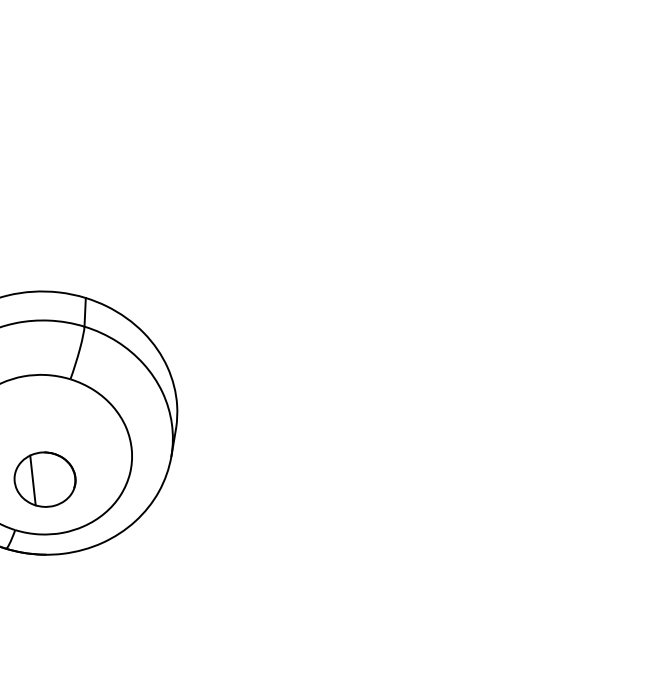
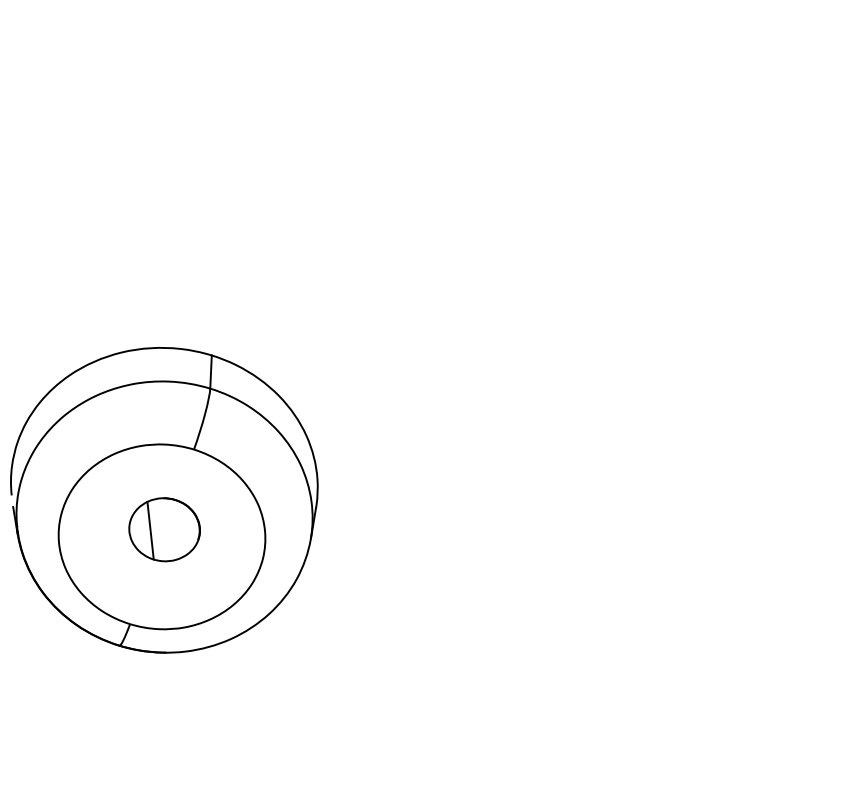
part: (44, 479) -> (164, 529), moved

